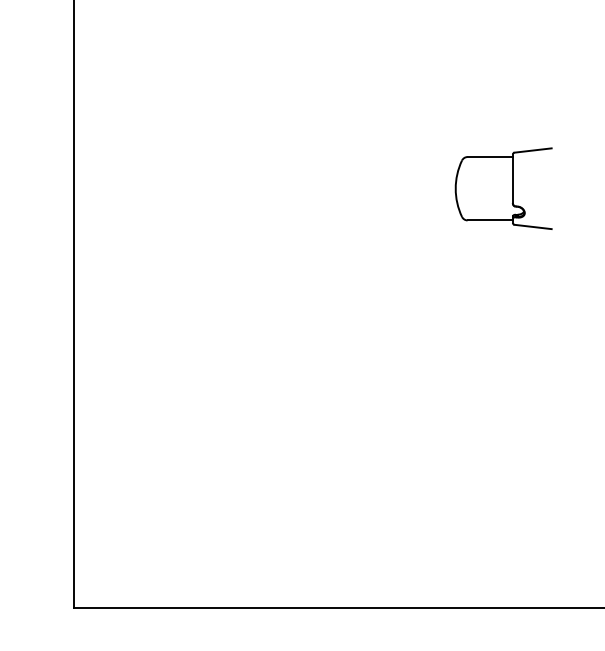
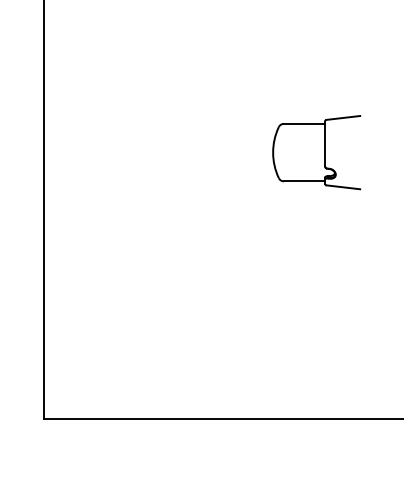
part: (503, 188) -> (316, 152), size x1.43

